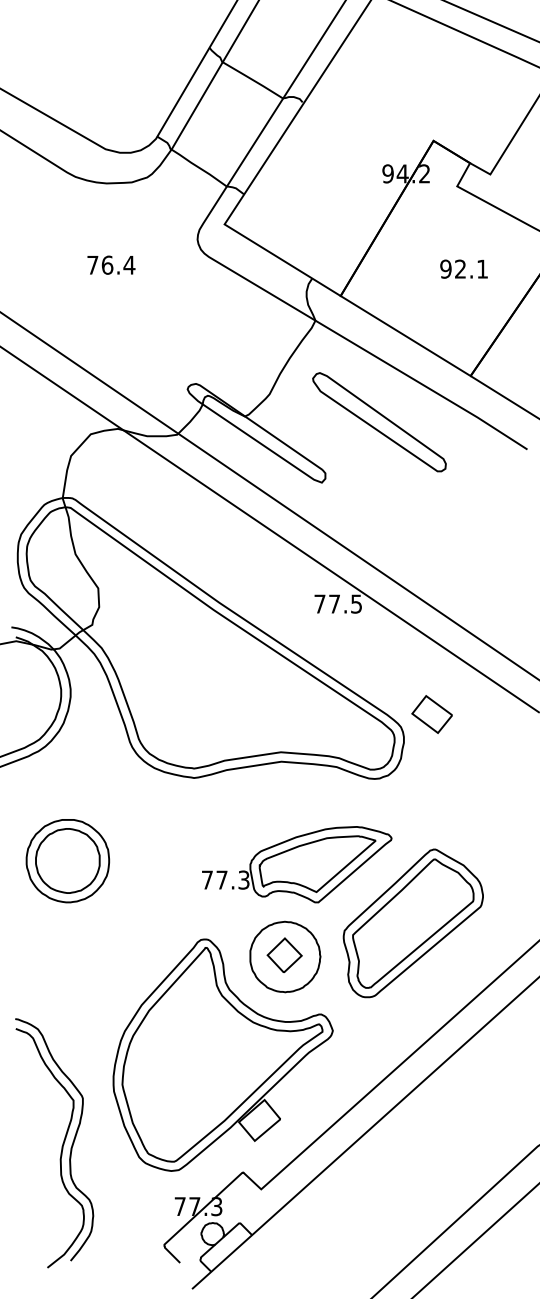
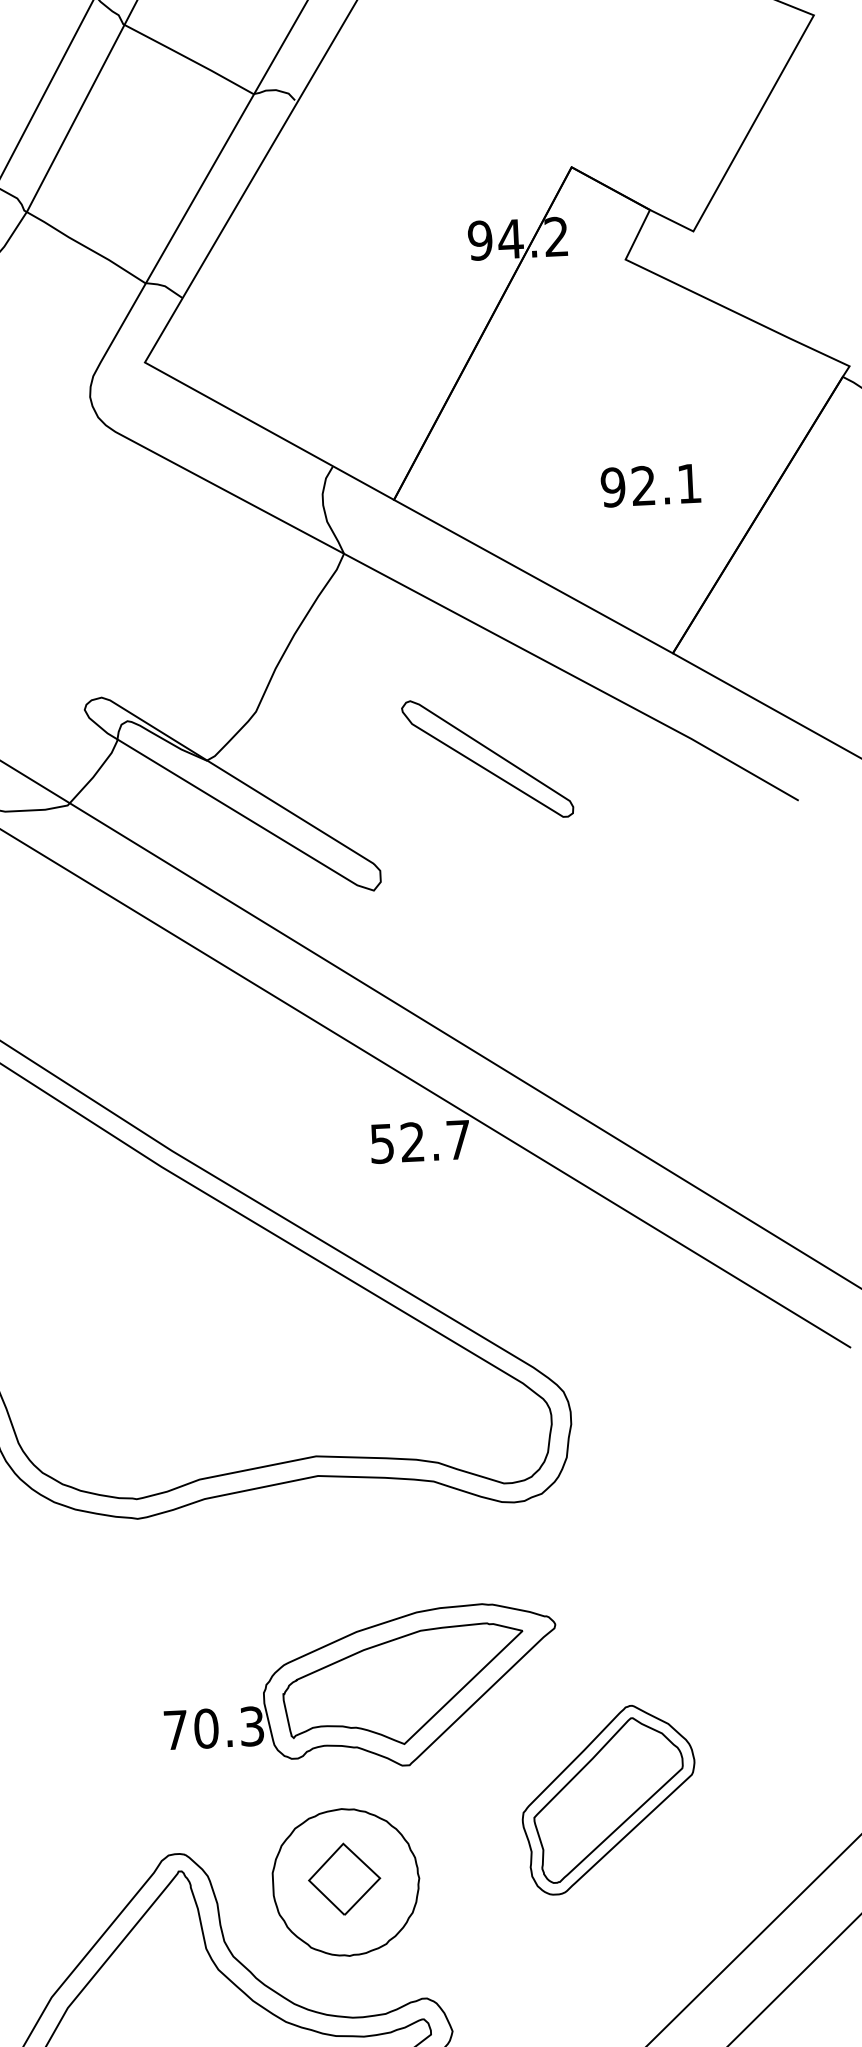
text: (463, 268) -> (649, 484), moved
part: (379, 422) -> (487, 759), size x0.6
text: (337, 603) -> (418, 1140), 77.5 -> 52.7
part: (431, 714) -> (625, 1362), removed
text: (221, 879) -> (205, 1727), 77.3 -> 70.3
part: (412, 923) -> (607, 1799), size x0.6

